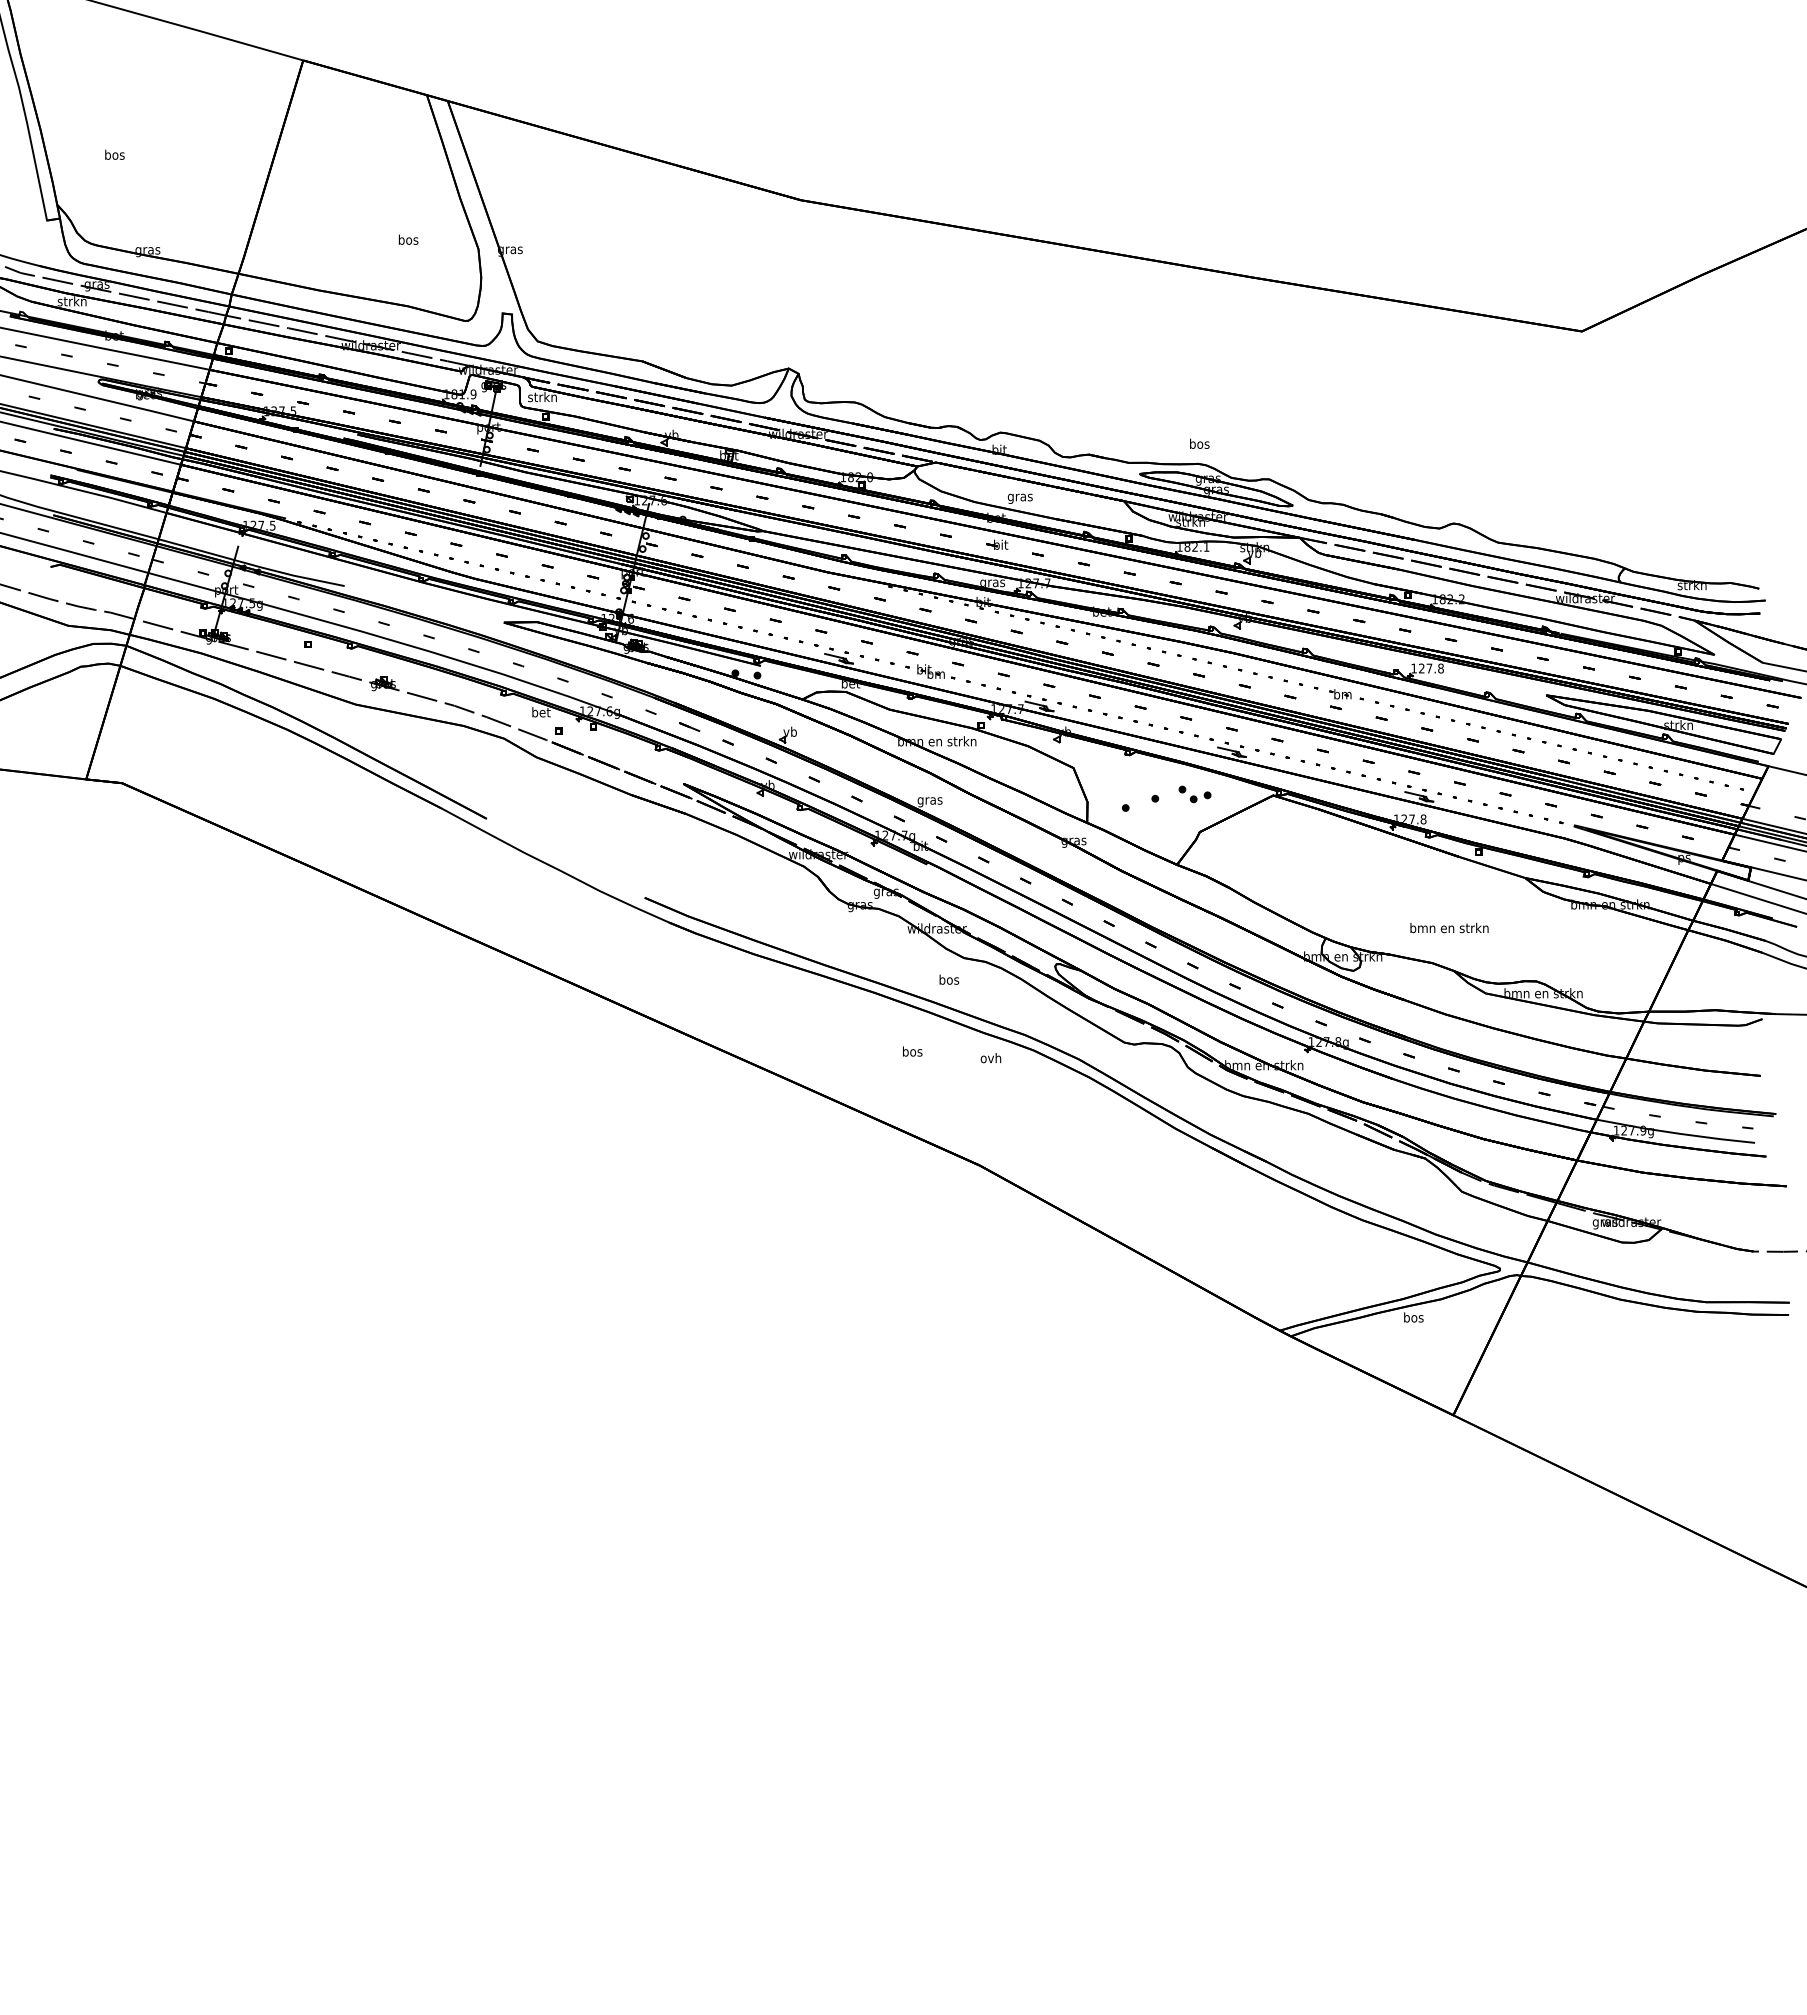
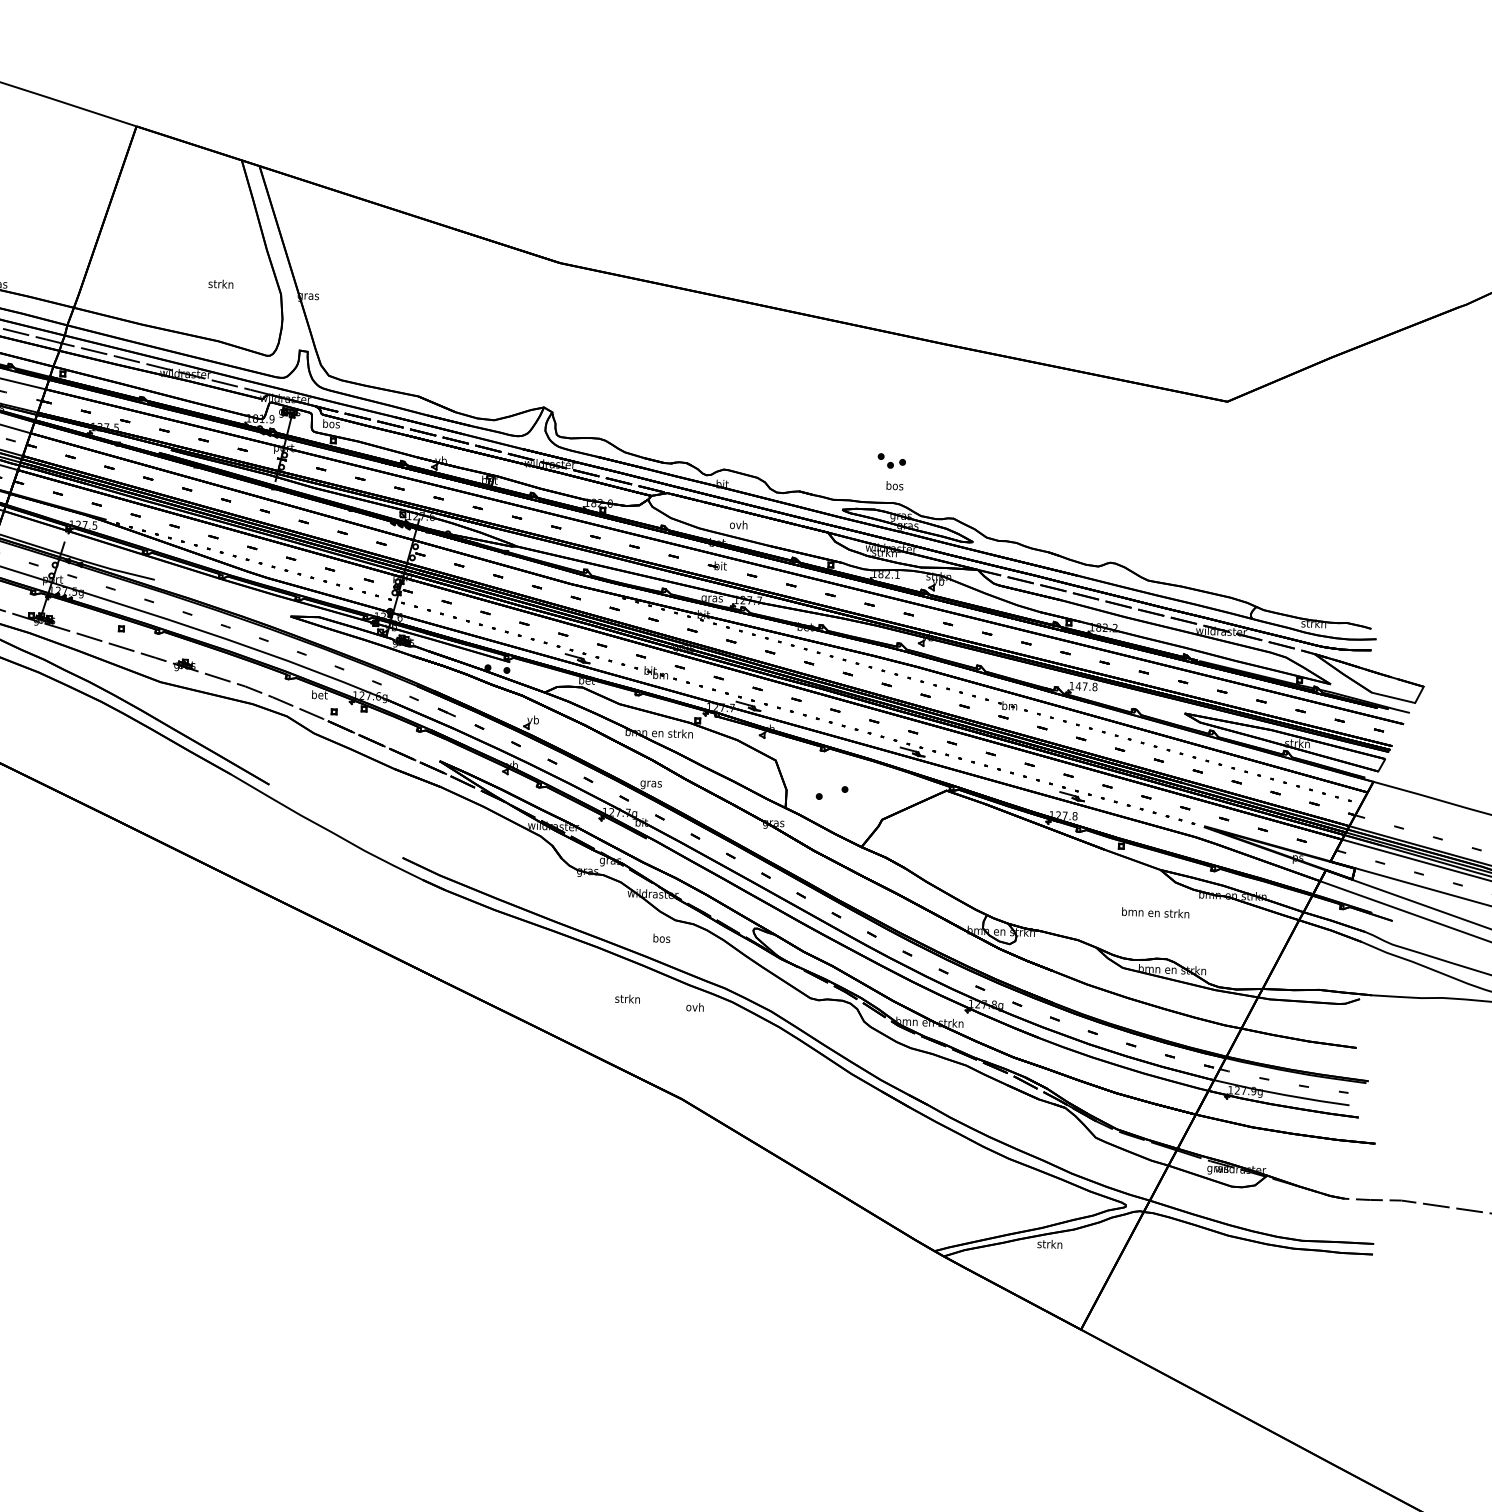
text: (407, 239) -> (220, 283), bos -> strkn
text: (542, 397) -> (331, 424), strkn -> bos
text: (1019, 497) -> (738, 525), gras -> ovh
text: (1421, 668) -> (1078, 686), 127.8 -> 147.8
part: (1194, 794) -> (891, 461), moved
text: (1449, 927) -> (1155, 912), moved
text: (911, 1051) -> (626, 998), bos -> strkn
text: (1413, 1317) -> (1049, 1244), bos -> strkn

